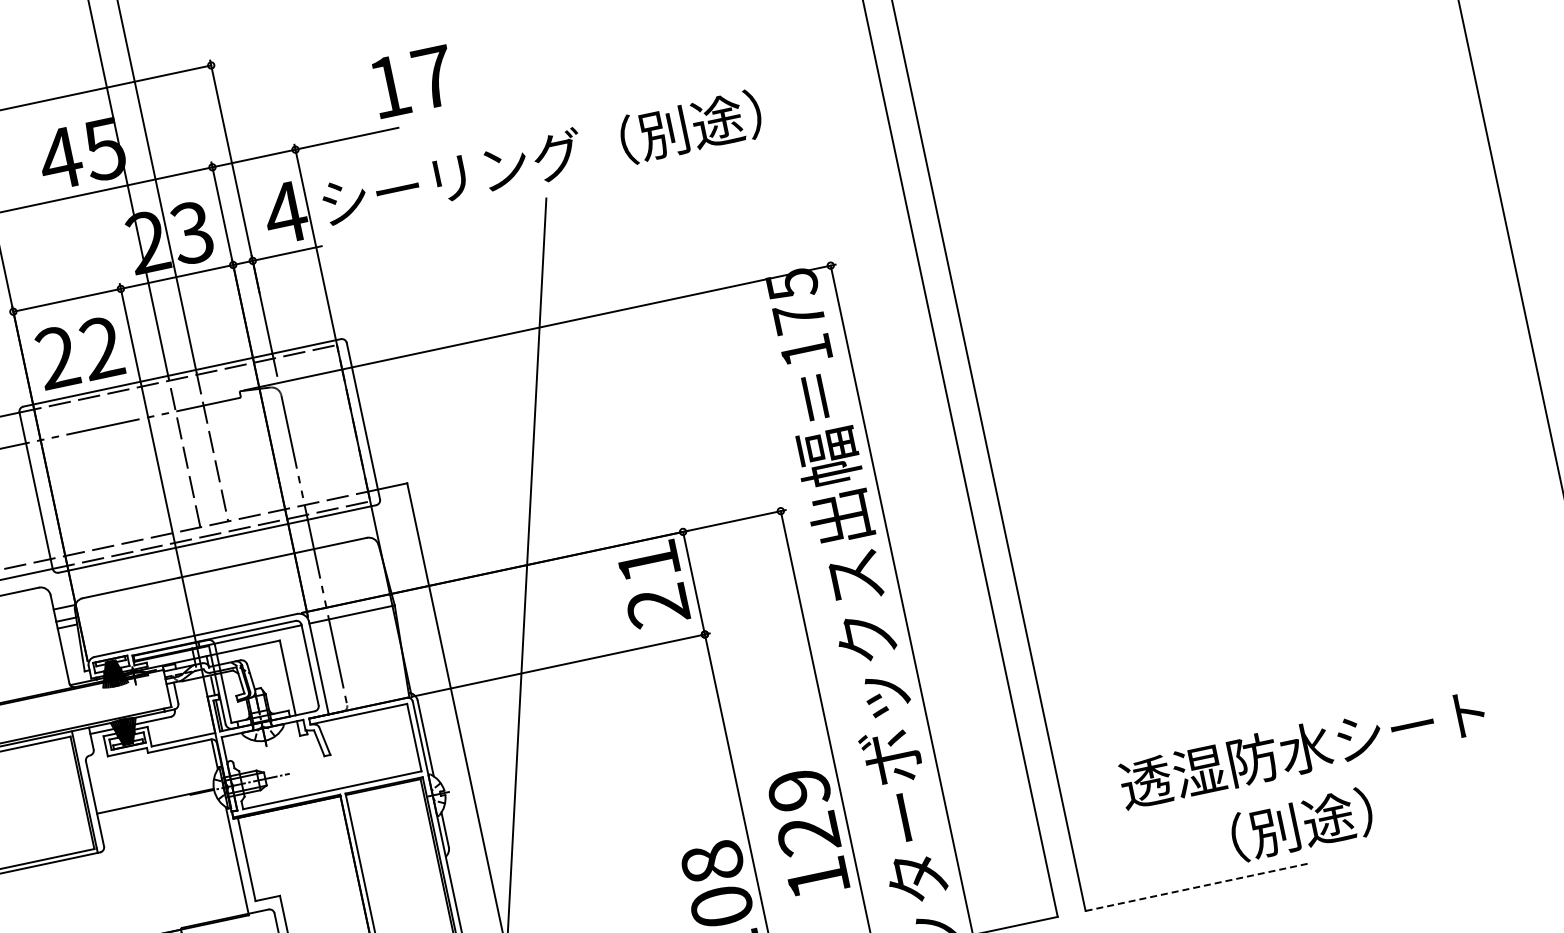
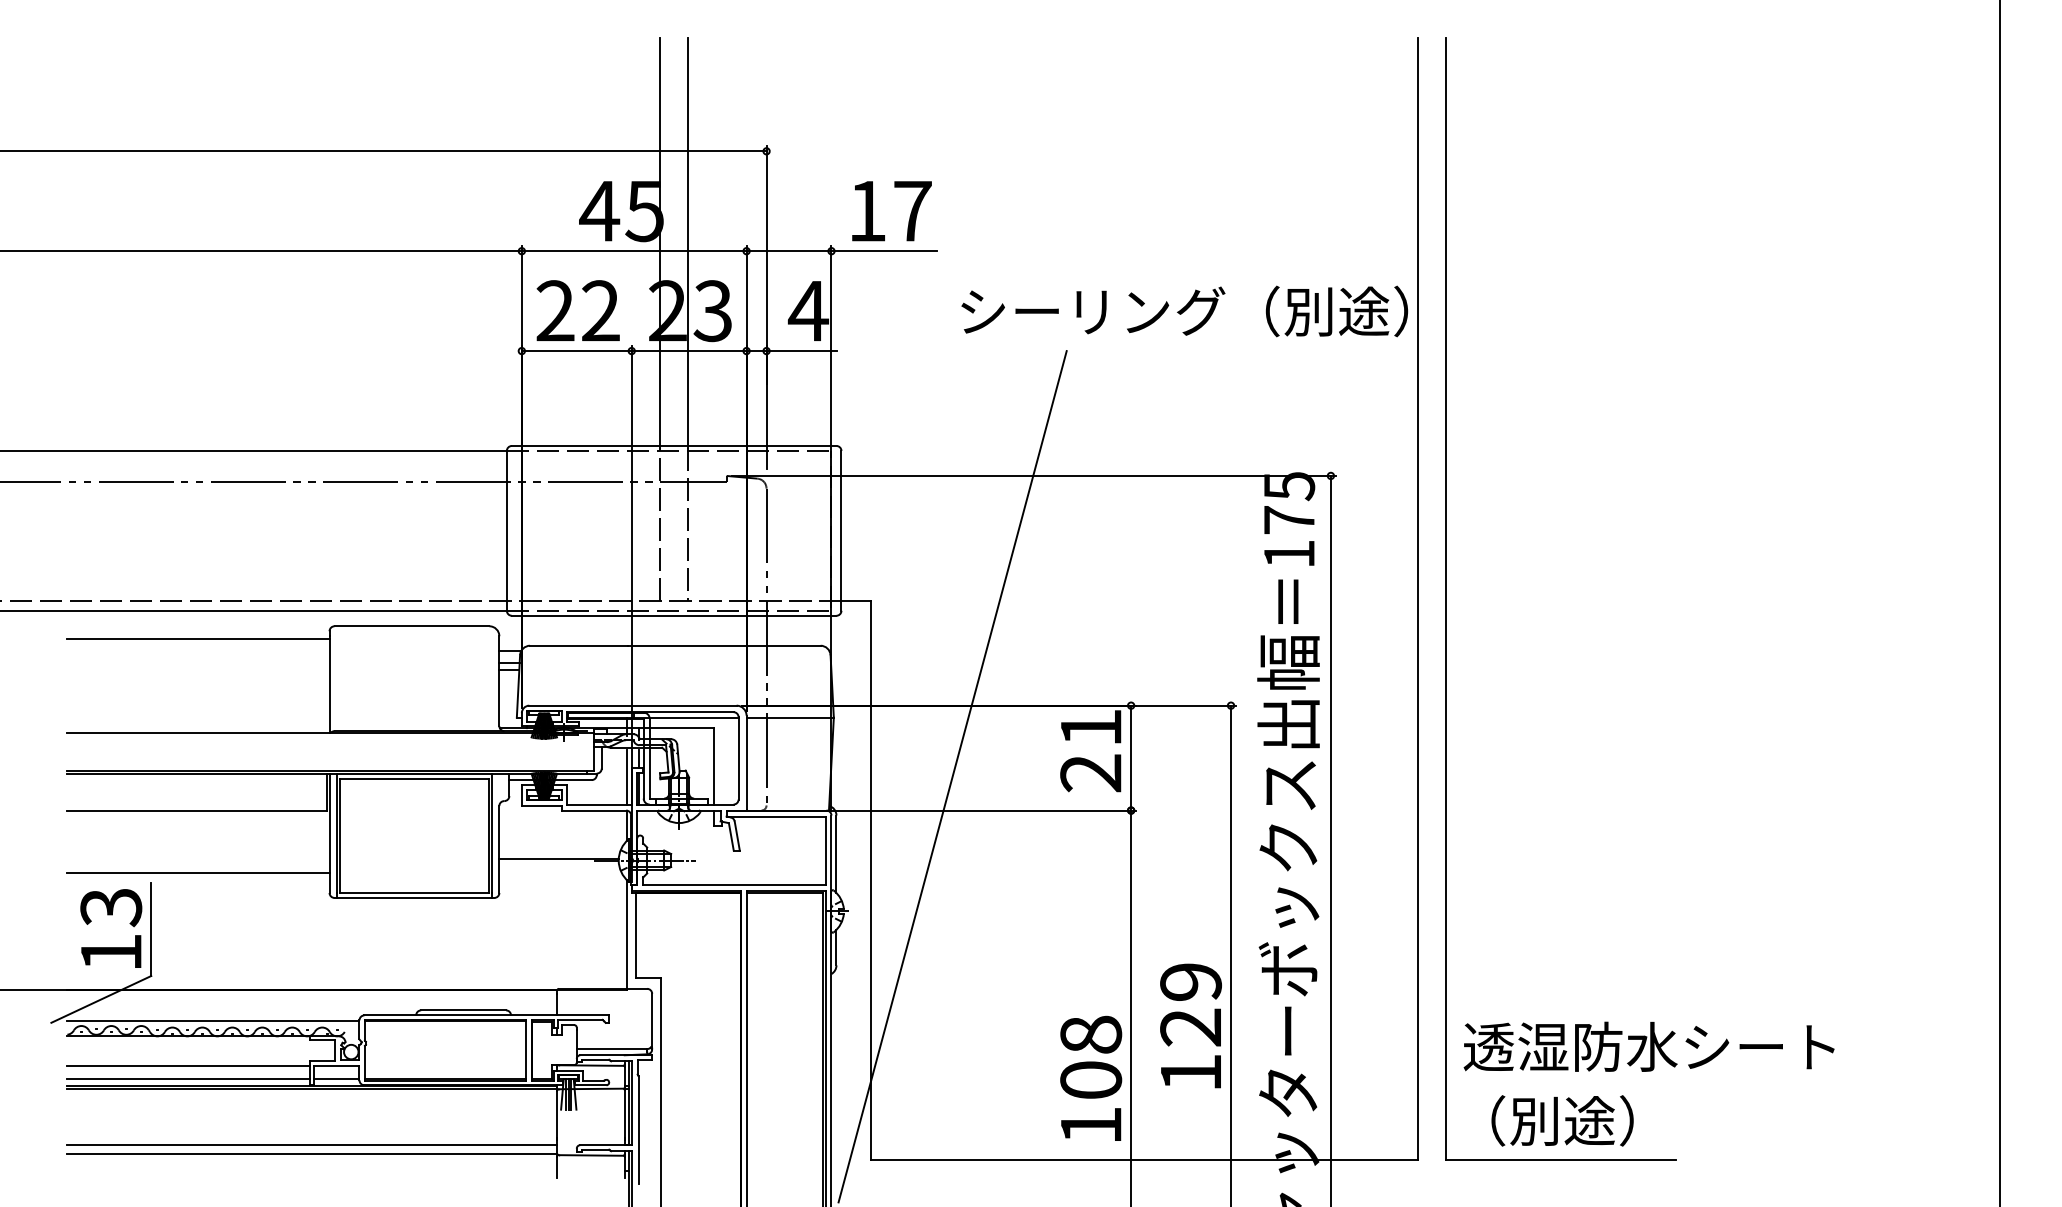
text: (413, 82) -> (891, 211), moved
text: (541, 158) -> (1184, 311), moved
text: (78, 352) -> (577, 310), moved
line: (204, 707) -> (626, 777), added
text: (1302, 748) -> (1648, 1046), moved
text: (1301, 824) -> (1562, 1120), moved
line: (1197, 887) -> (1560, 1160), dashed -> solid

